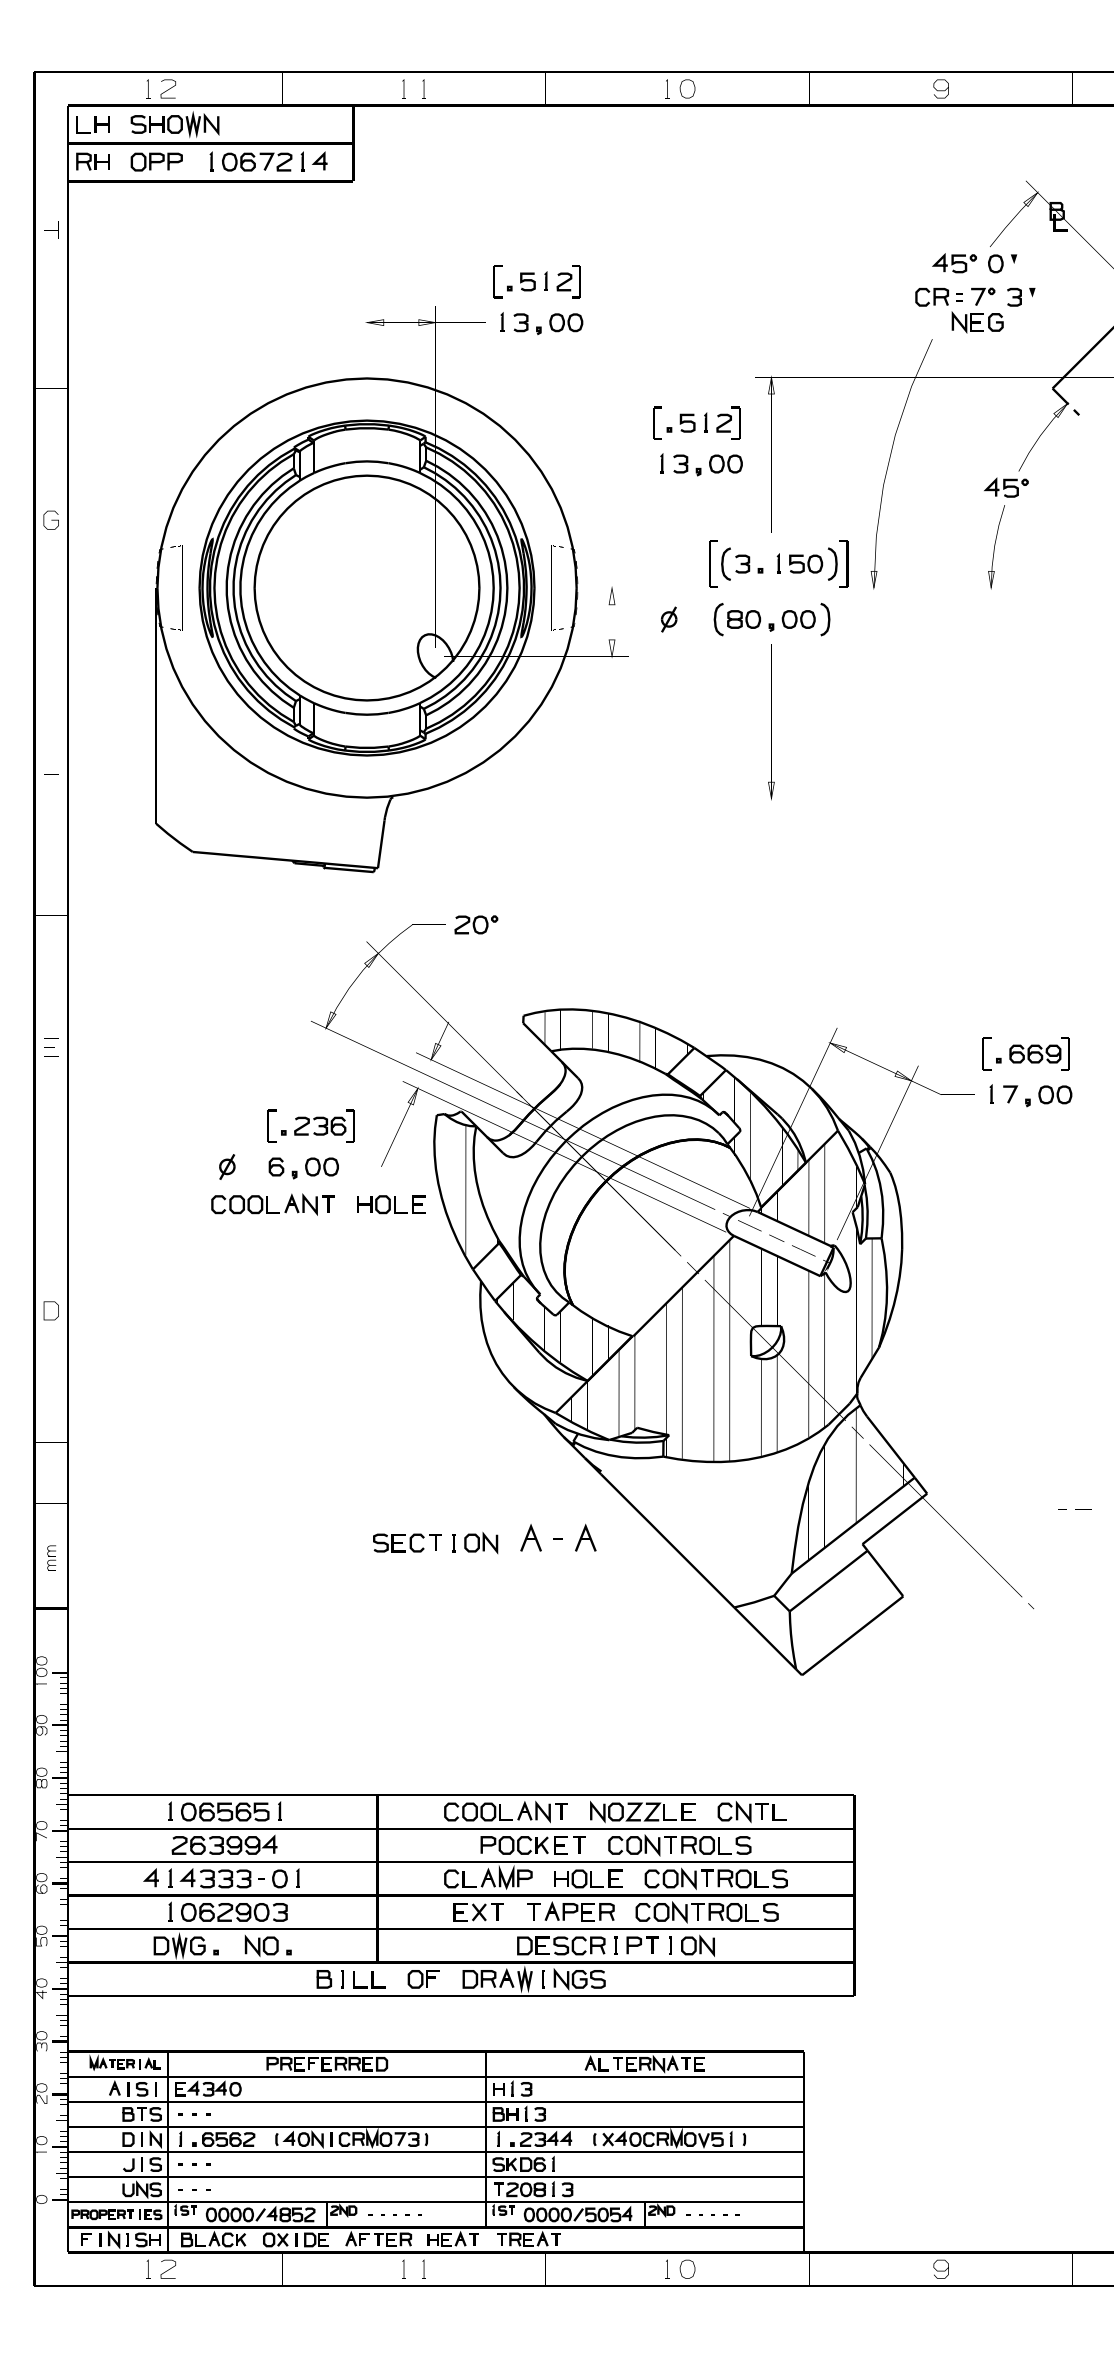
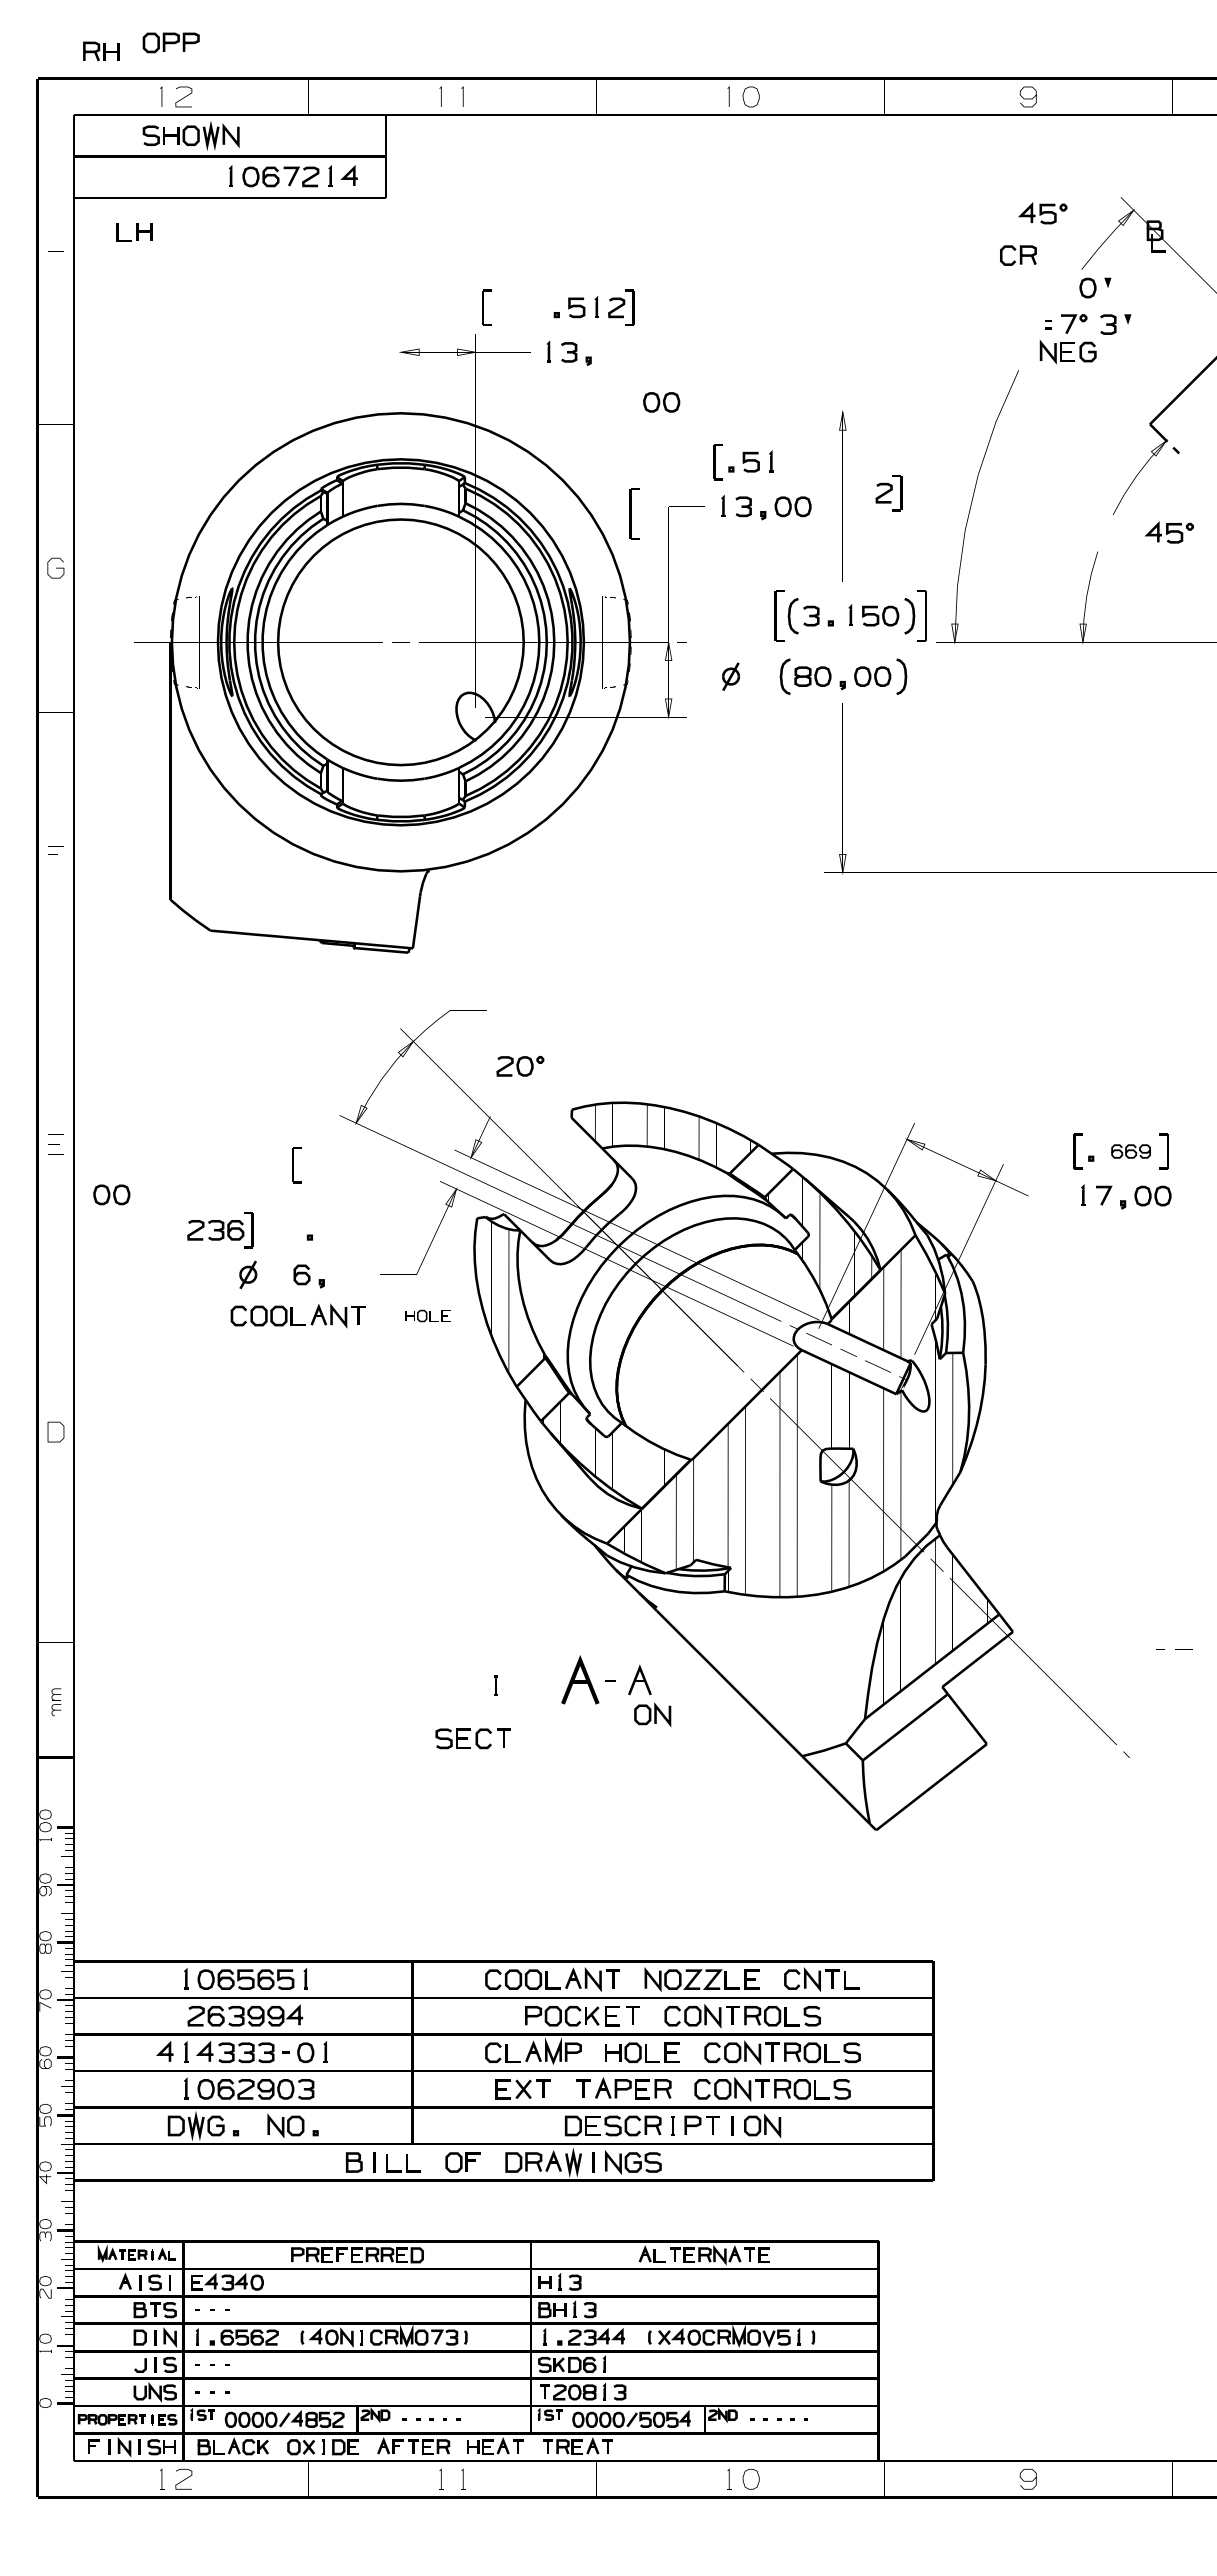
part: (92, 125) -> (134, 232), moved
part: (92, 161) -> (101, 51), moved
part: (156, 161) -> (170, 42), moved
part: (954, 263) -> (1042, 213), moved
part: (497, 281) -> (486, 307), moved
part: (932, 297) -> (1018, 255), moved
part: (566, 322) -> (661, 402), moved
part: (728, 423) -> (888, 493), moved
part: (580, 470) -> (634, 513), added
part: (1005, 487) -> (1168, 532), moved
part: (476, 925) -> (520, 1066), moved
part: (1034, 1054) -> (1130, 1151), size x0.7
part: (271, 1126) -> (296, 1165), moved
part: (324, 1126) -> (220, 1230), moved
part: (321, 1166) -> (111, 1194), moved
part: (391, 1204) -> (427, 1315), size x0.6
part: (530, 1537) -> (579, 1679), size x1.6
part: (406, 1542) -> (472, 1738), moved
part: (481, 1542) -> (652, 1714), moved

